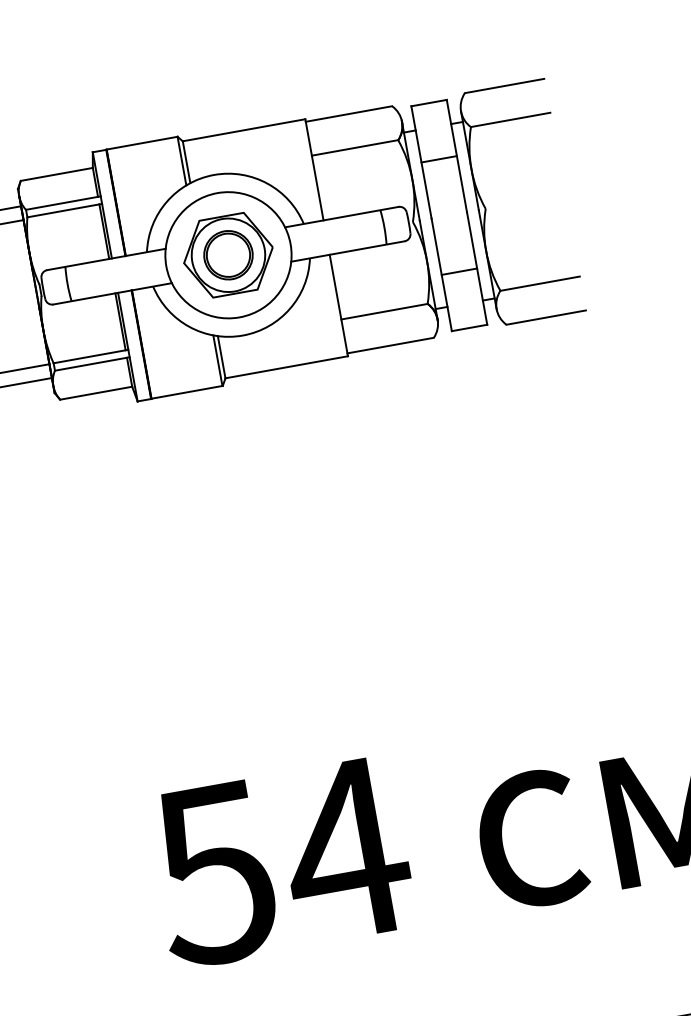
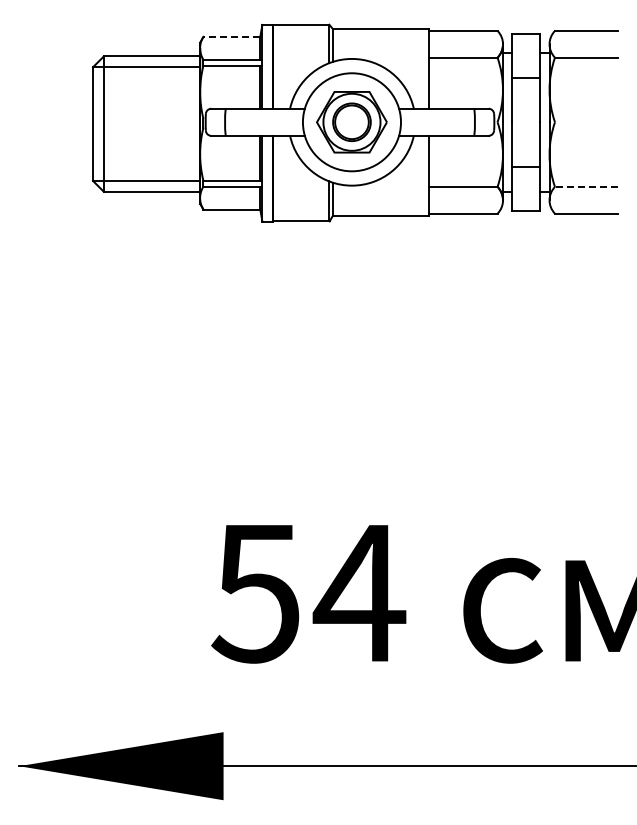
line: (56, 174) -> (231, 36), solid -> dashed
line: (539, 283) -> (585, 186), solid -> dashed

